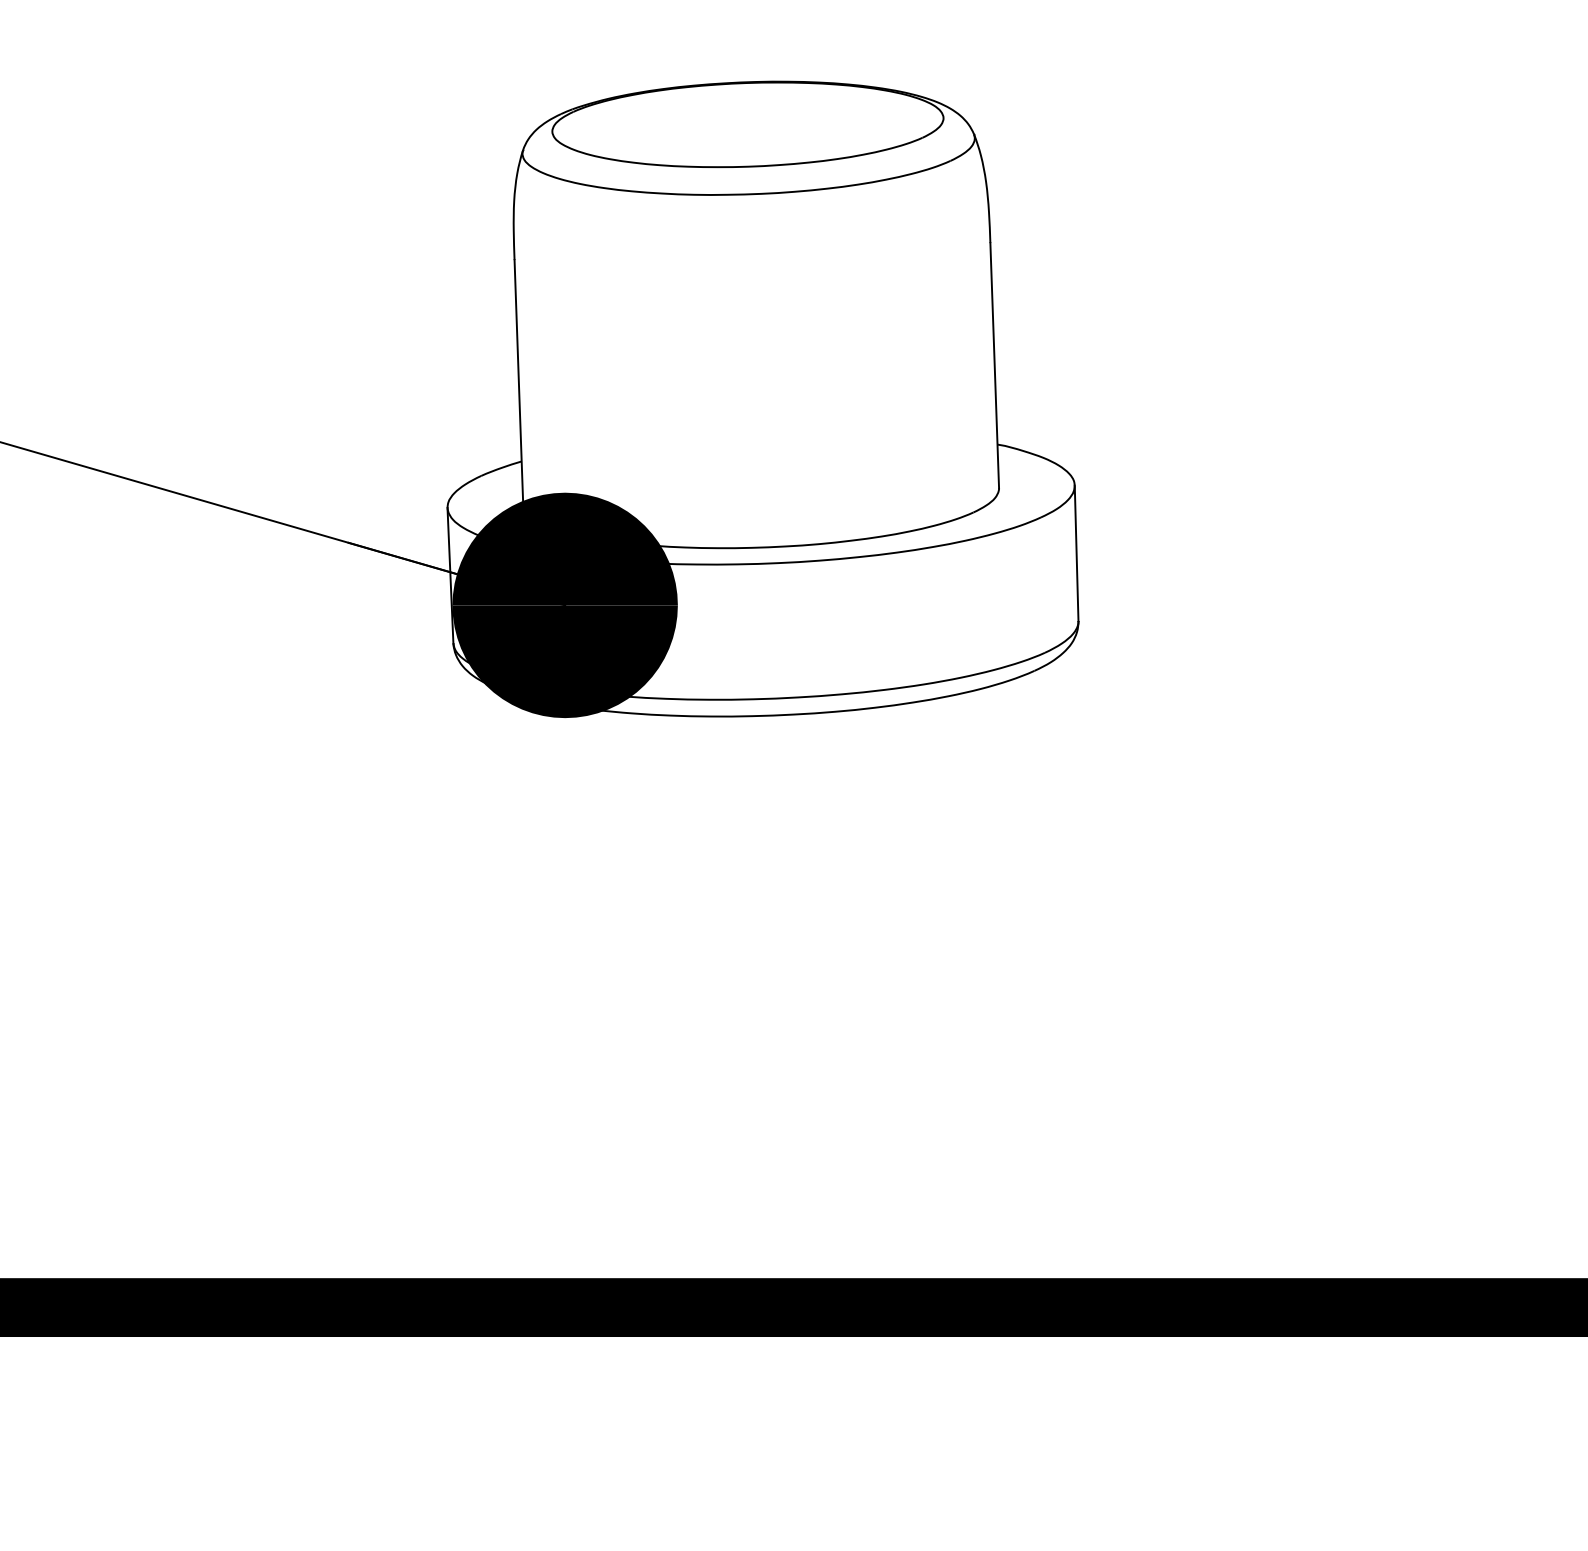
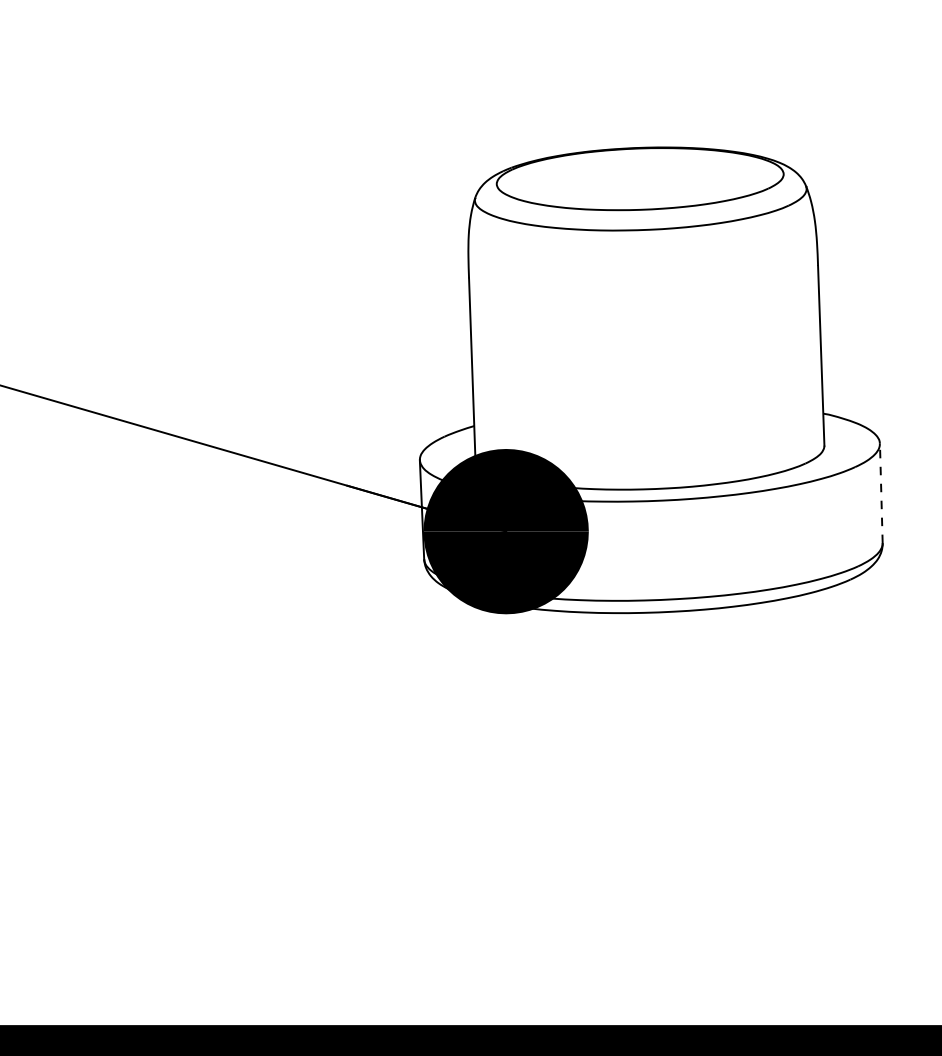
line: (1076, 553) -> (881, 493), solid -> dashed

